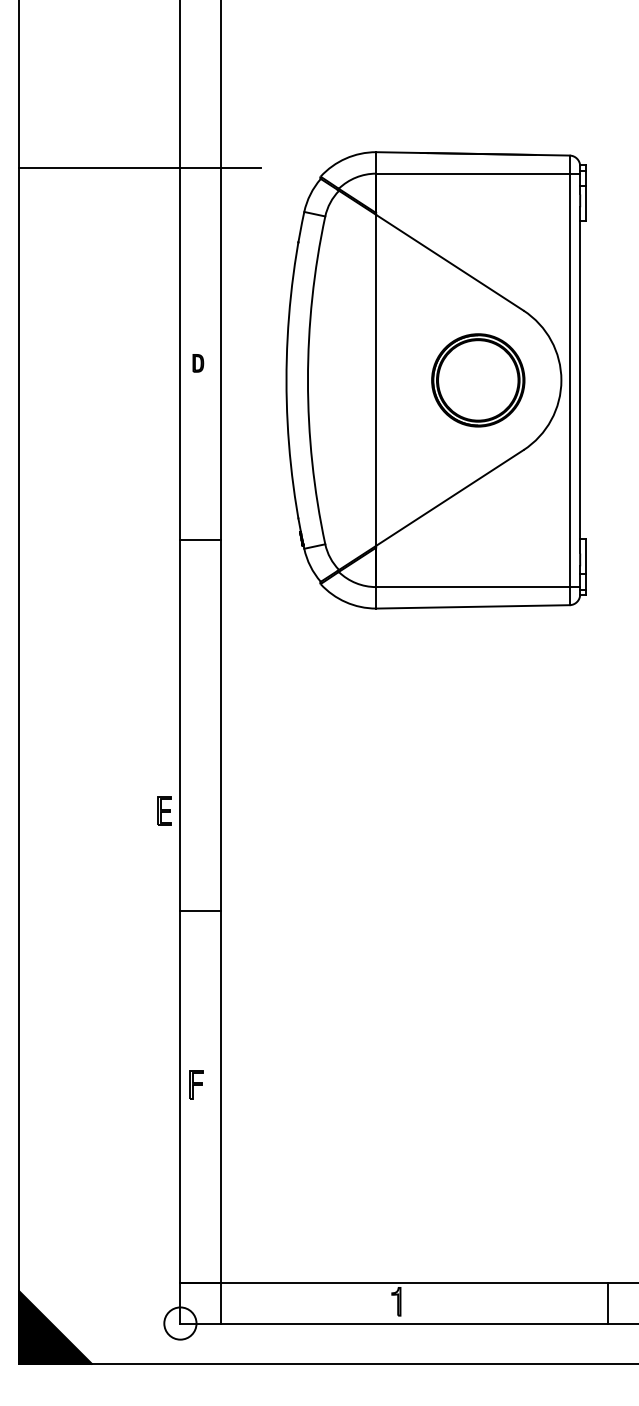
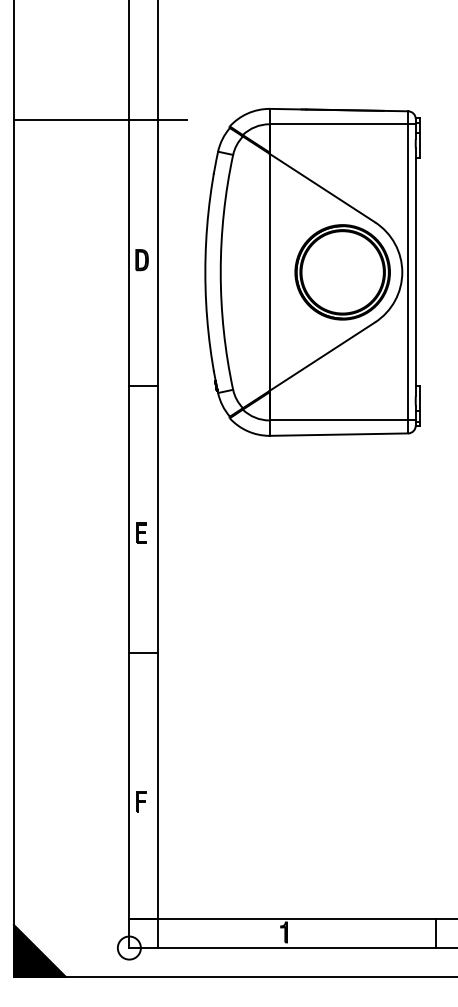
part: (198, 363) -> (142, 260), size x1.67
part: (478, 380) -> (342, 272), size x1.43
part: (164, 810) -> (140, 532), moved
part: (196, 1084) -> (140, 801), moved

